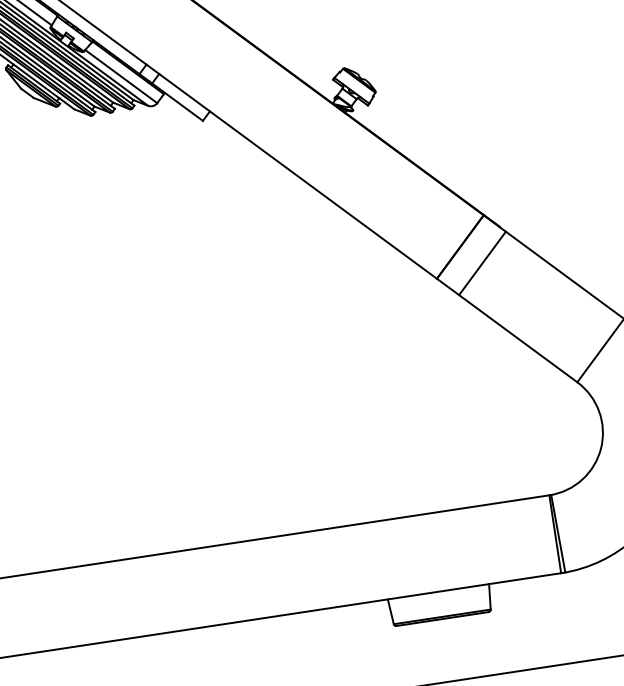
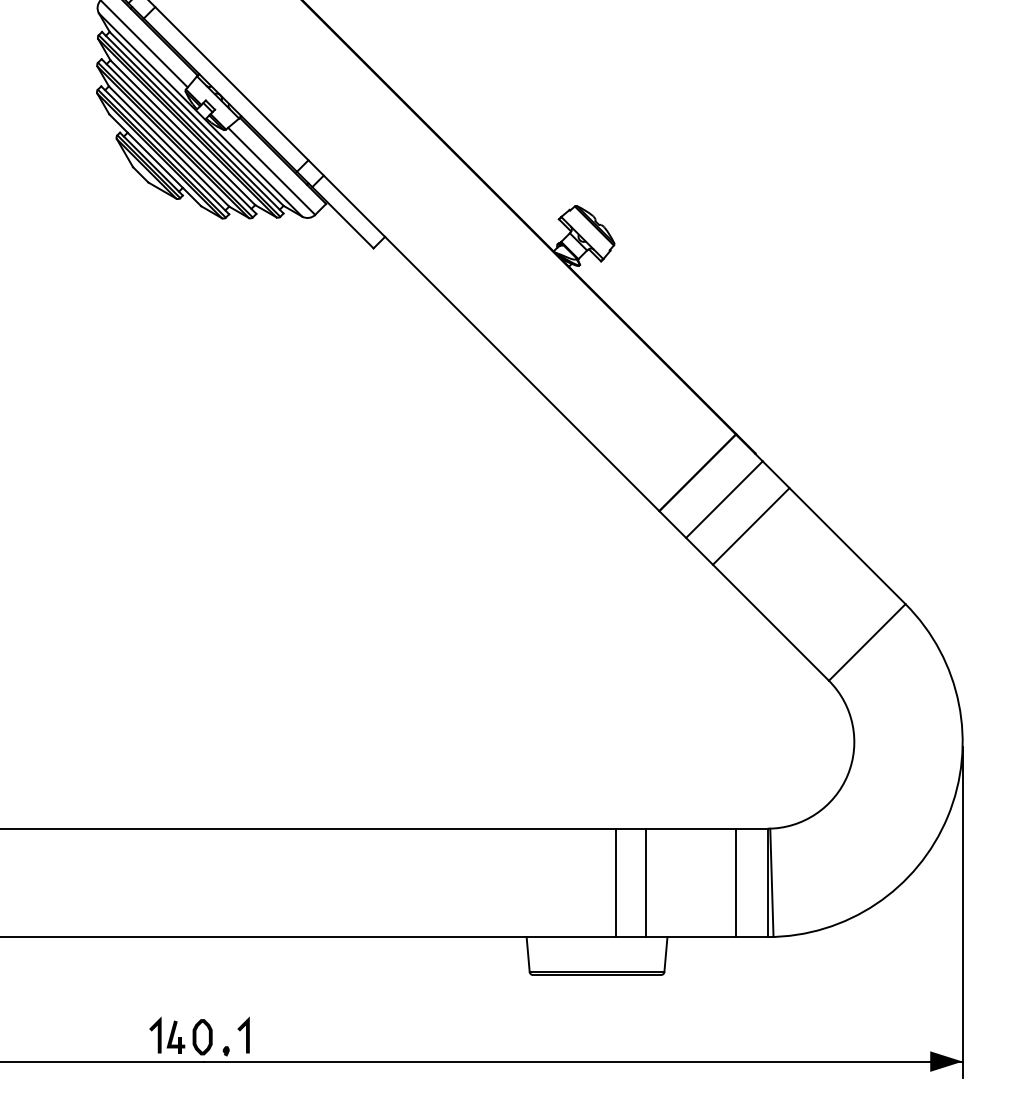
line: (504, 279) -> (750, 526), added
line: (532, 537) -> (736, 882), added
line: (467, 547) -> (645, 882), added
line: (446, 550) -> (616, 882), added

